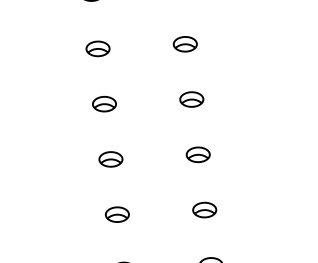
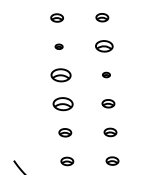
part: (185, 44) -> (104, 46), size x1.4
part: (96, 48) -> (58, 46), size x0.6
part: (191, 98) -> (106, 74), size x0.6
part: (105, 104) -> (61, 75), size x1.6
part: (111, 158) -> (63, 103), size x1.6

